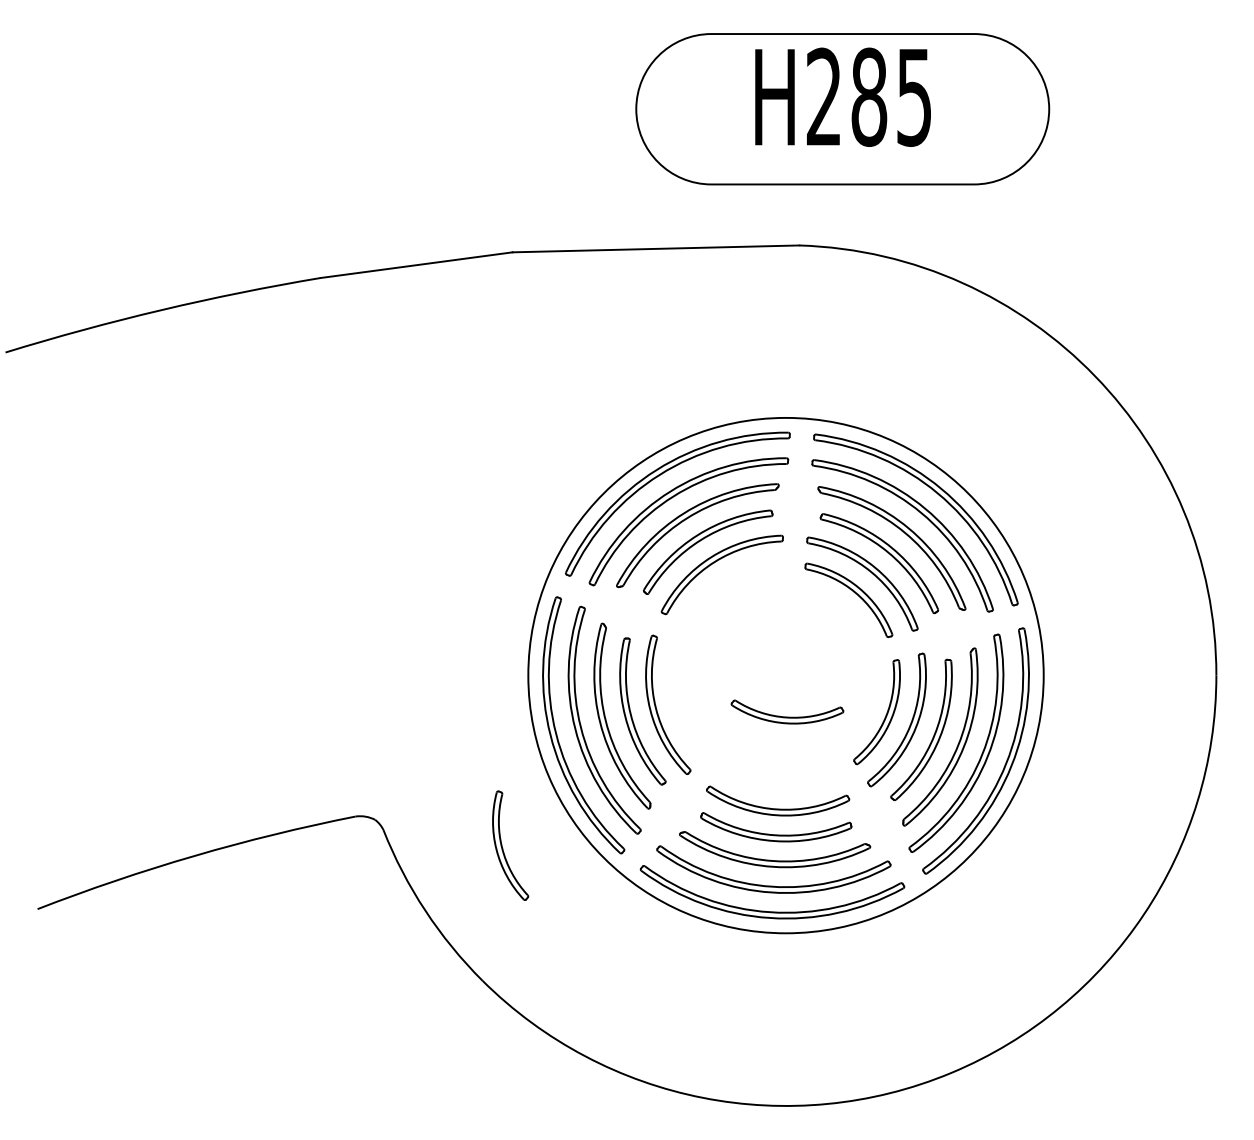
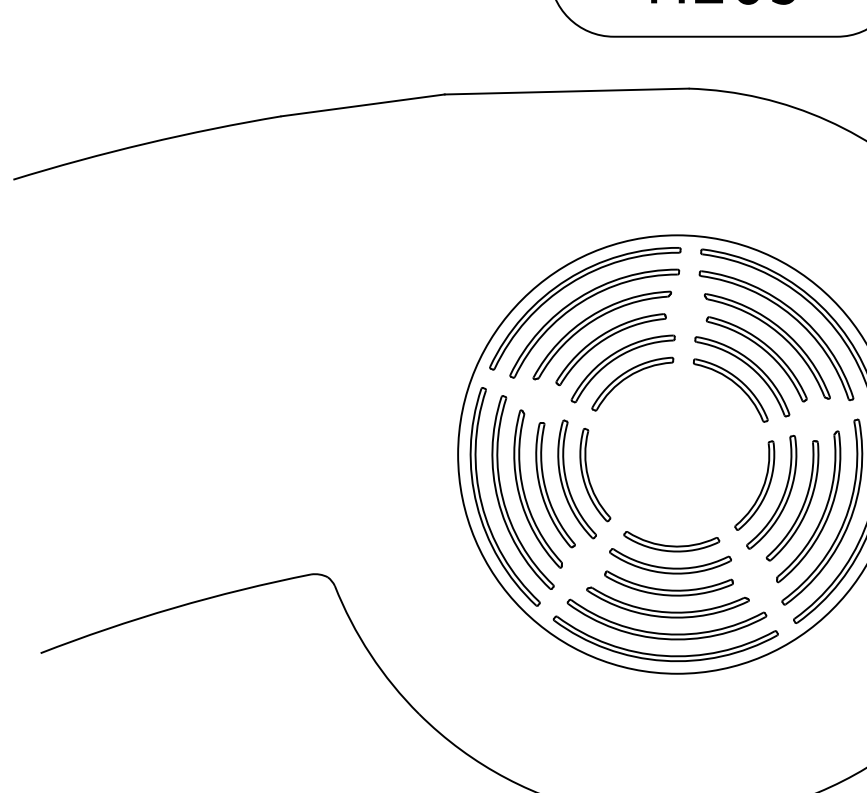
part: (728, 585) -> (628, 377), added
part: (787, 711) -> (671, 541), moved
part: (503, 848) -> (589, 477), moved

